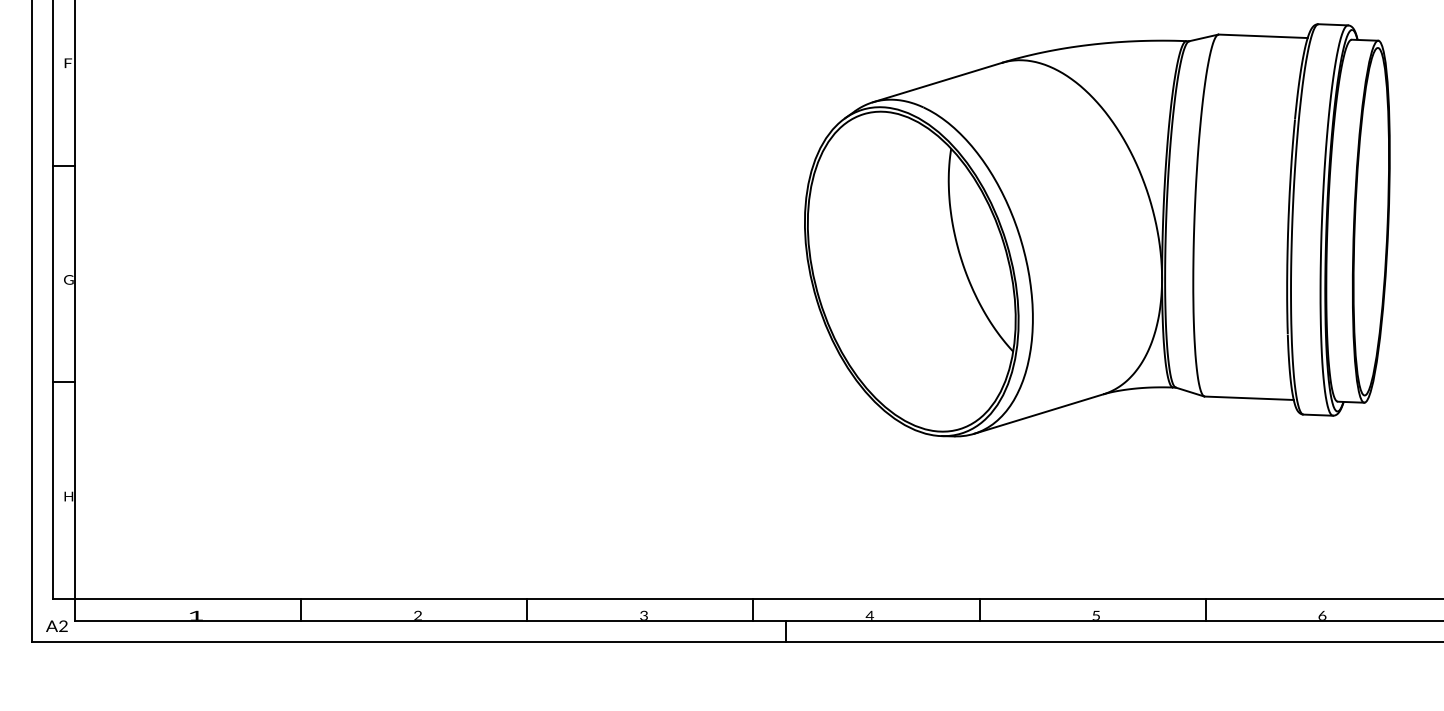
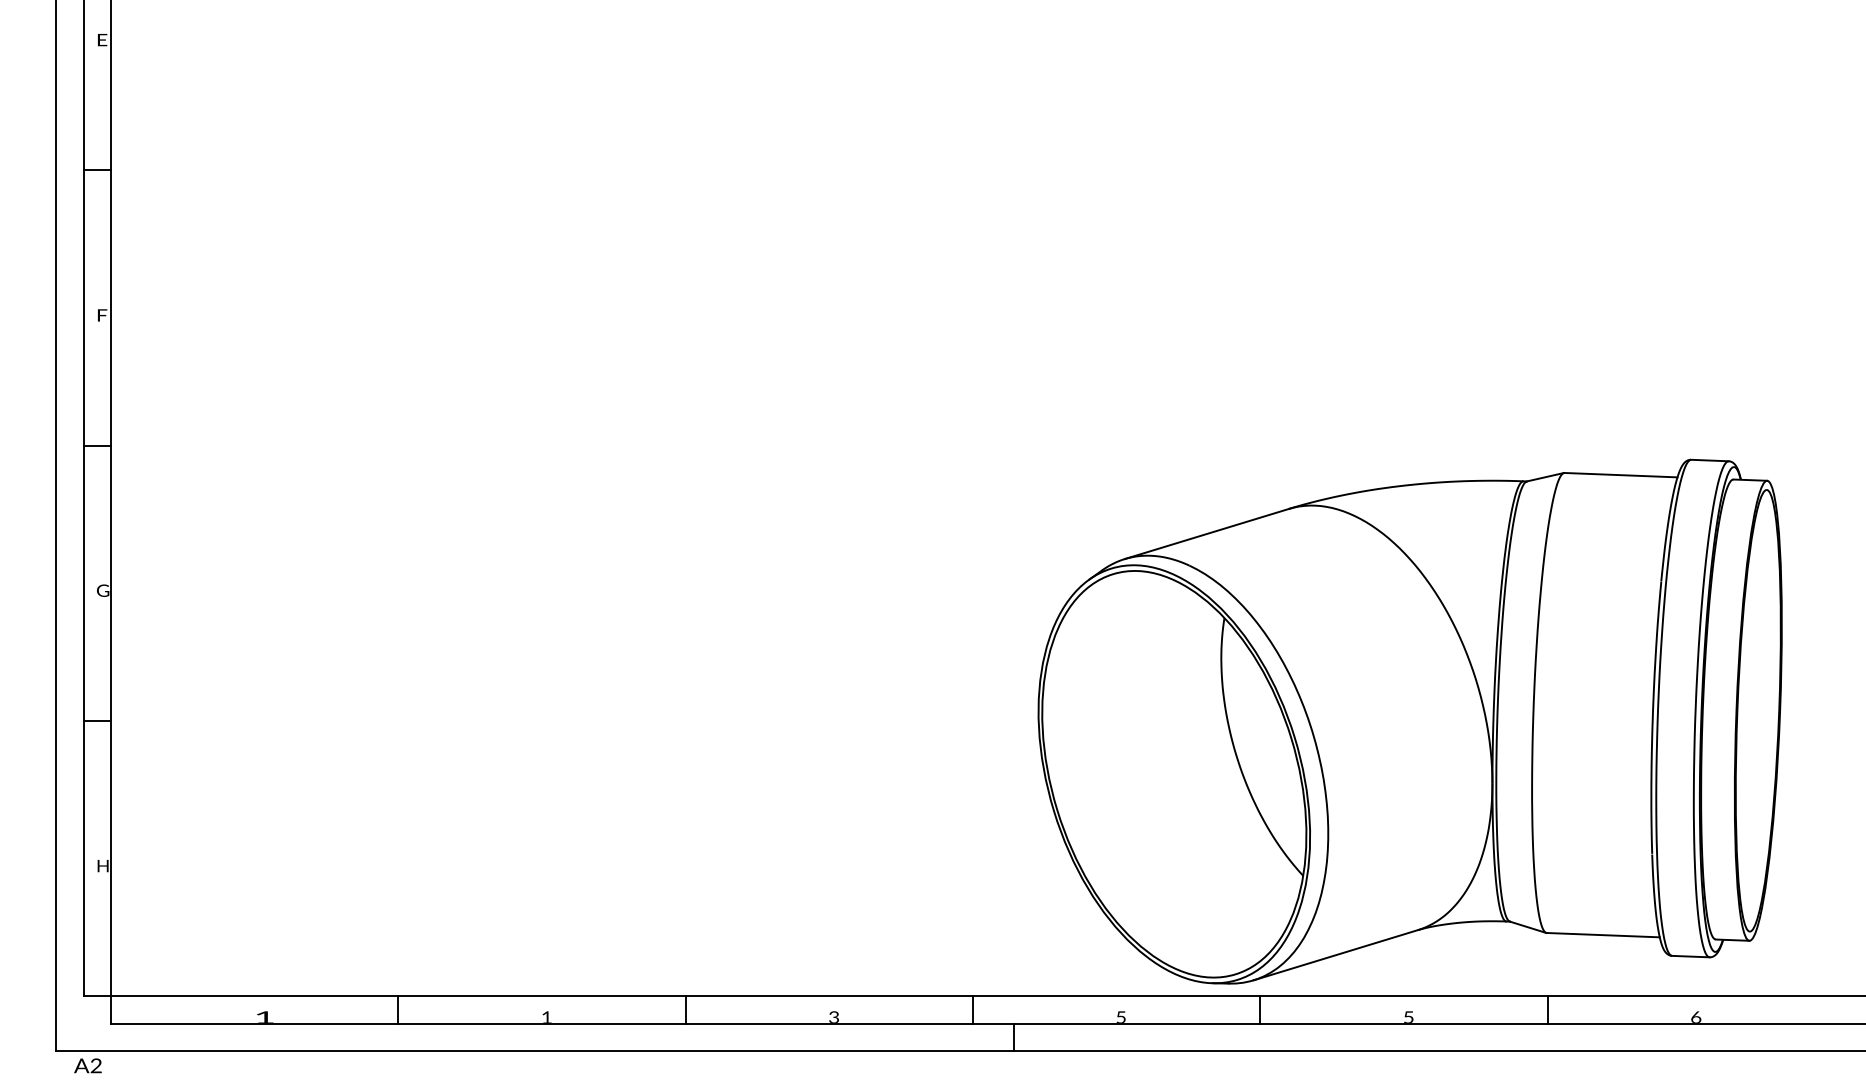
part: (1096, 230) -> (1409, 721), moved
text: (417, 614) -> (546, 1016), 2 -> 1
text: (869, 614) -> (1120, 1016), 4 -> 5
text: (56, 625) -> (87, 1065), moved

